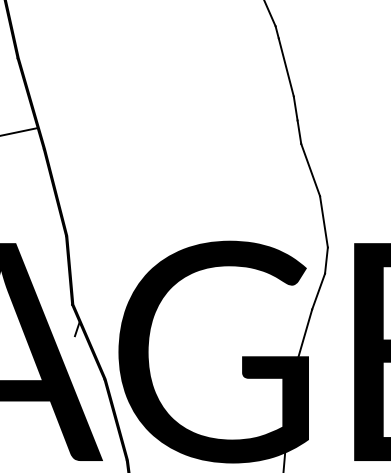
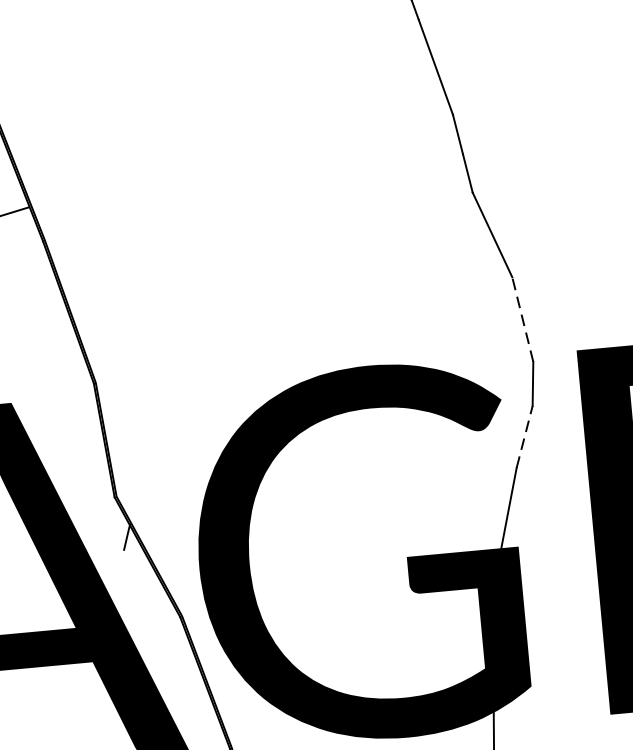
line: (323, 221) -> (521, 318), solid -> dashed
line: (318, 291) -> (524, 436), solid -> dashed

